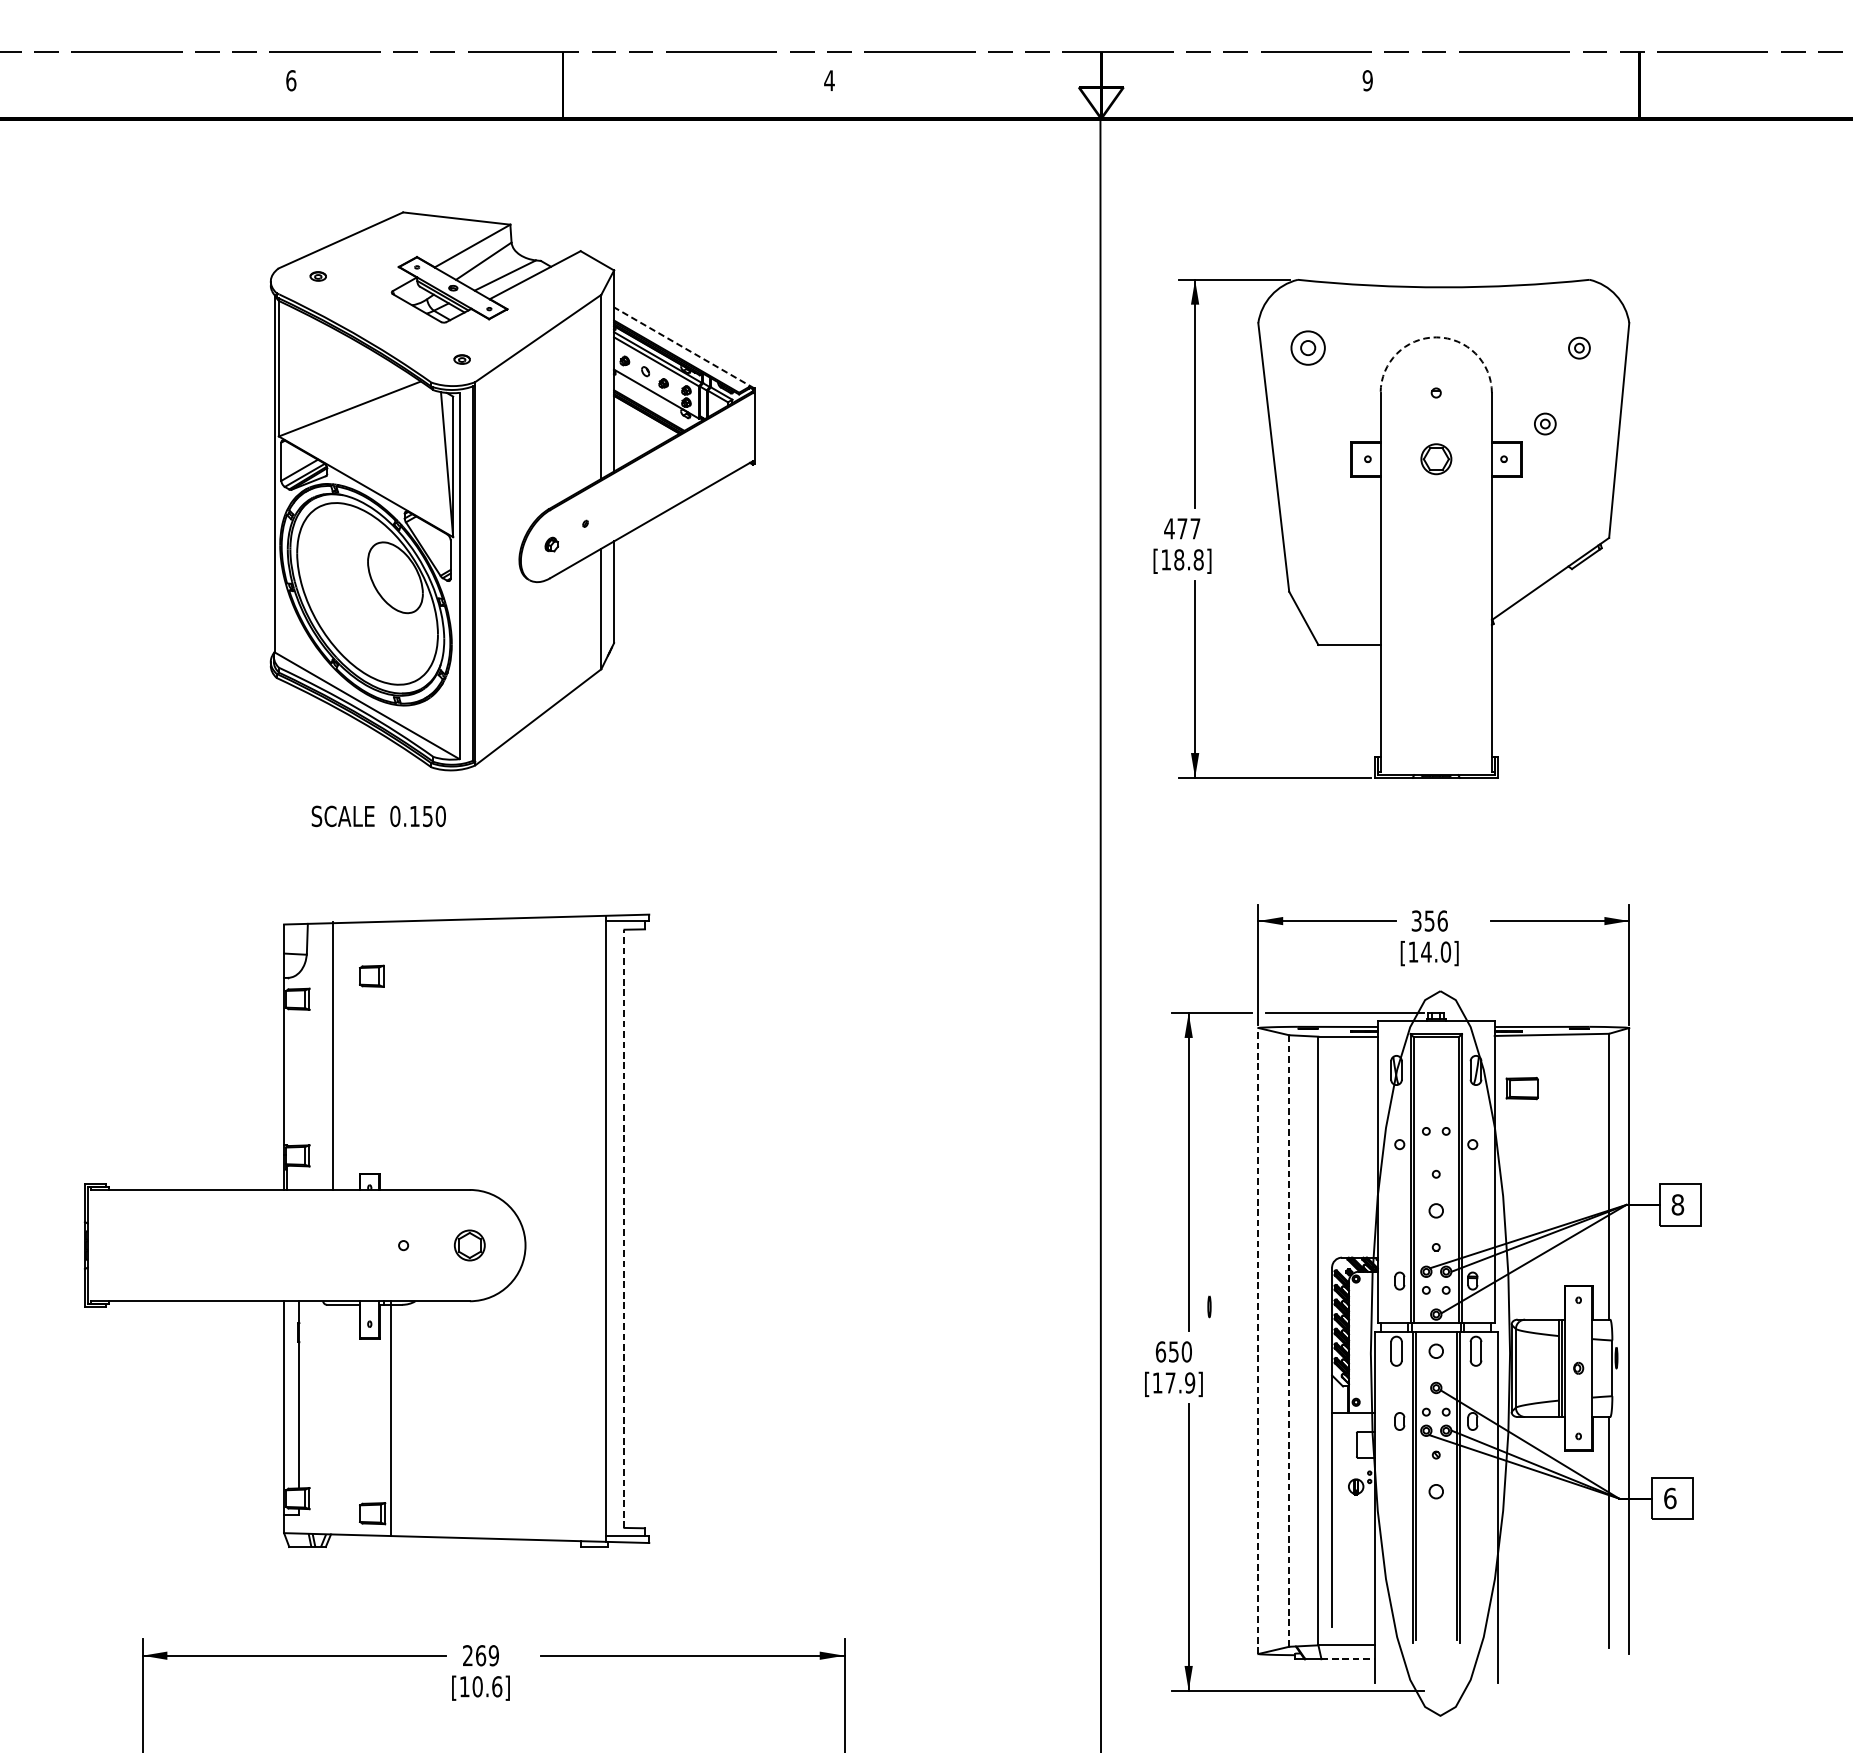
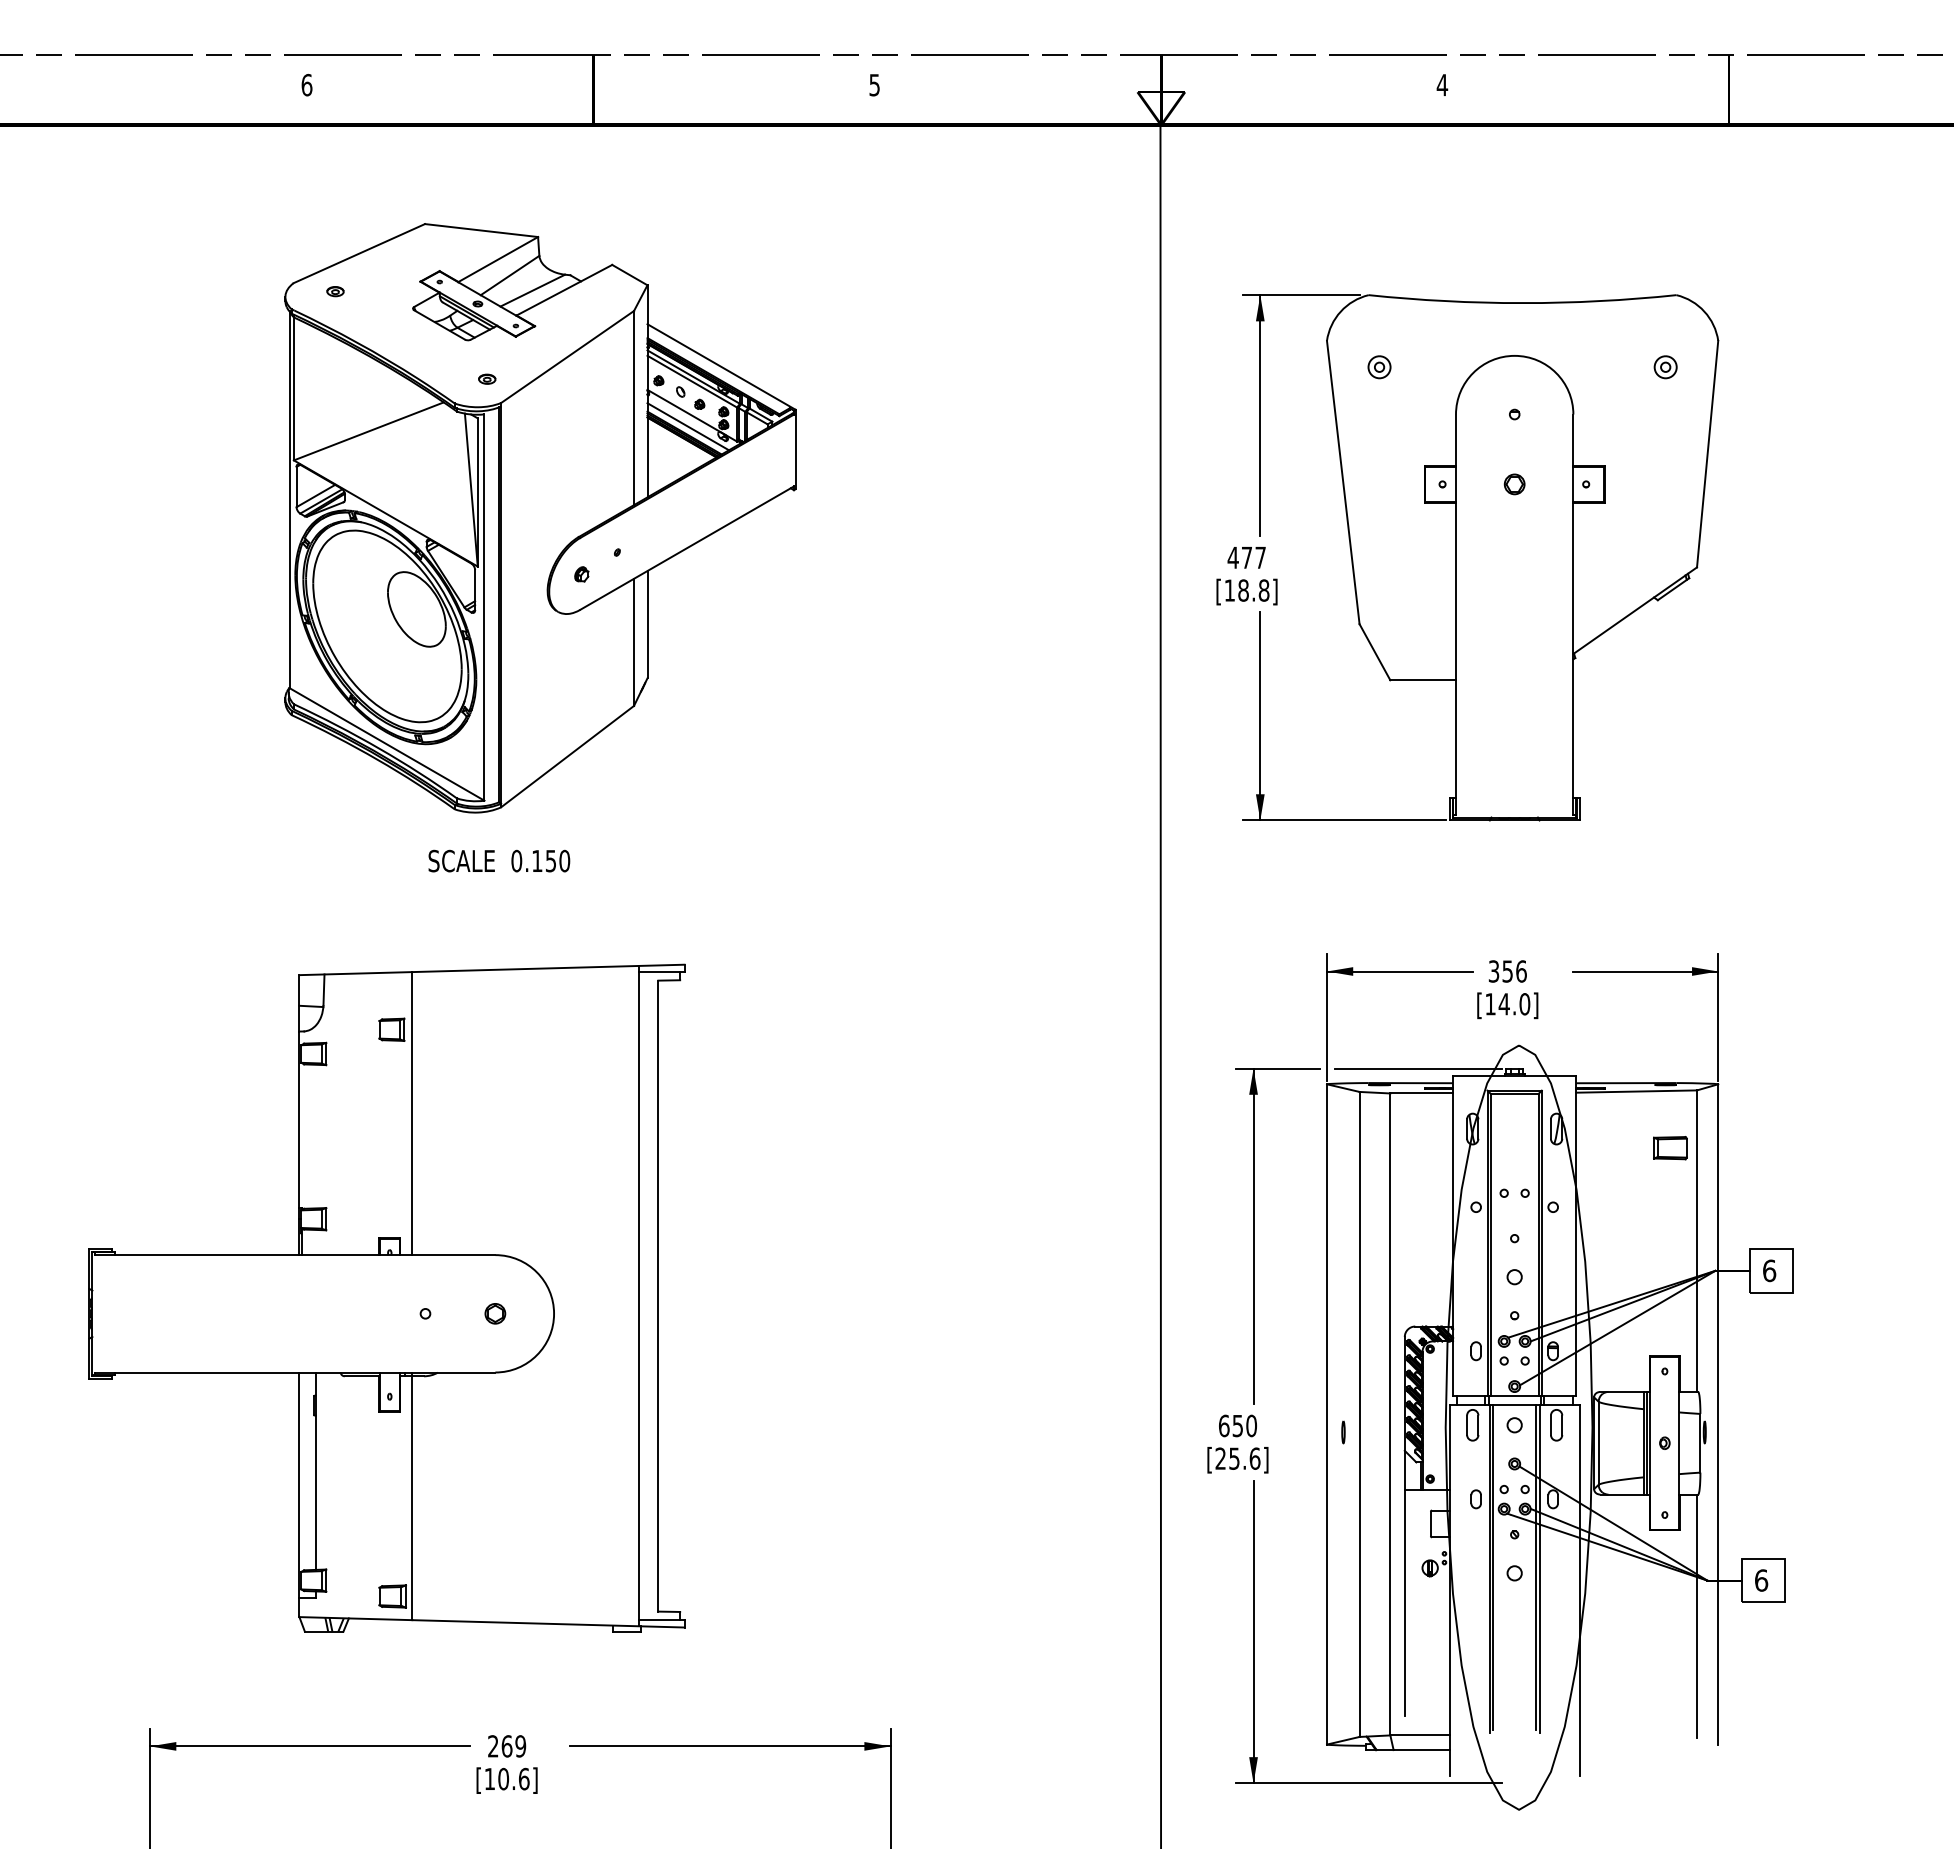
text: (1367, 80) -> (1442, 84), 9 -> 4
text: (829, 81) -> (874, 85), 4 -> 5
arc: (1436, 337) -> (1514, 355), dashed -> solid
line: (684, 348) -> (721, 367), dashed -> solid
part: (1308, 348) -> (1379, 367), size x0.62
line: (652, 404) -> (688, 426), added
part: (1545, 424) -> (1629, 447), removed
part: (1436, 459) -> (1514, 484), size x0.62
text: (378, 815) -> (499, 860), moved
line: (333, 1055) -> (412, 1113), moved
part: (1522, 1088) -> (1670, 1148), moved
text: (1677, 1204) -> (1769, 1270), 8 -> 6
line: (624, 1228) -> (658, 1295), dashed -> solid
part: (469, 1245) -> (495, 1313), size x0.62
line: (1209, 1306) -> (1343, 1432), moved
line: (1257, 1340) -> (1326, 1413), dashed -> solid
line: (1289, 1341) -> (1359, 1414), dashed -> solid
text: (1173, 1382) -> (1237, 1458), [17.9] -> [25.6]
line: (1348, 1659) -> (1422, 1750), dashed -> solid

